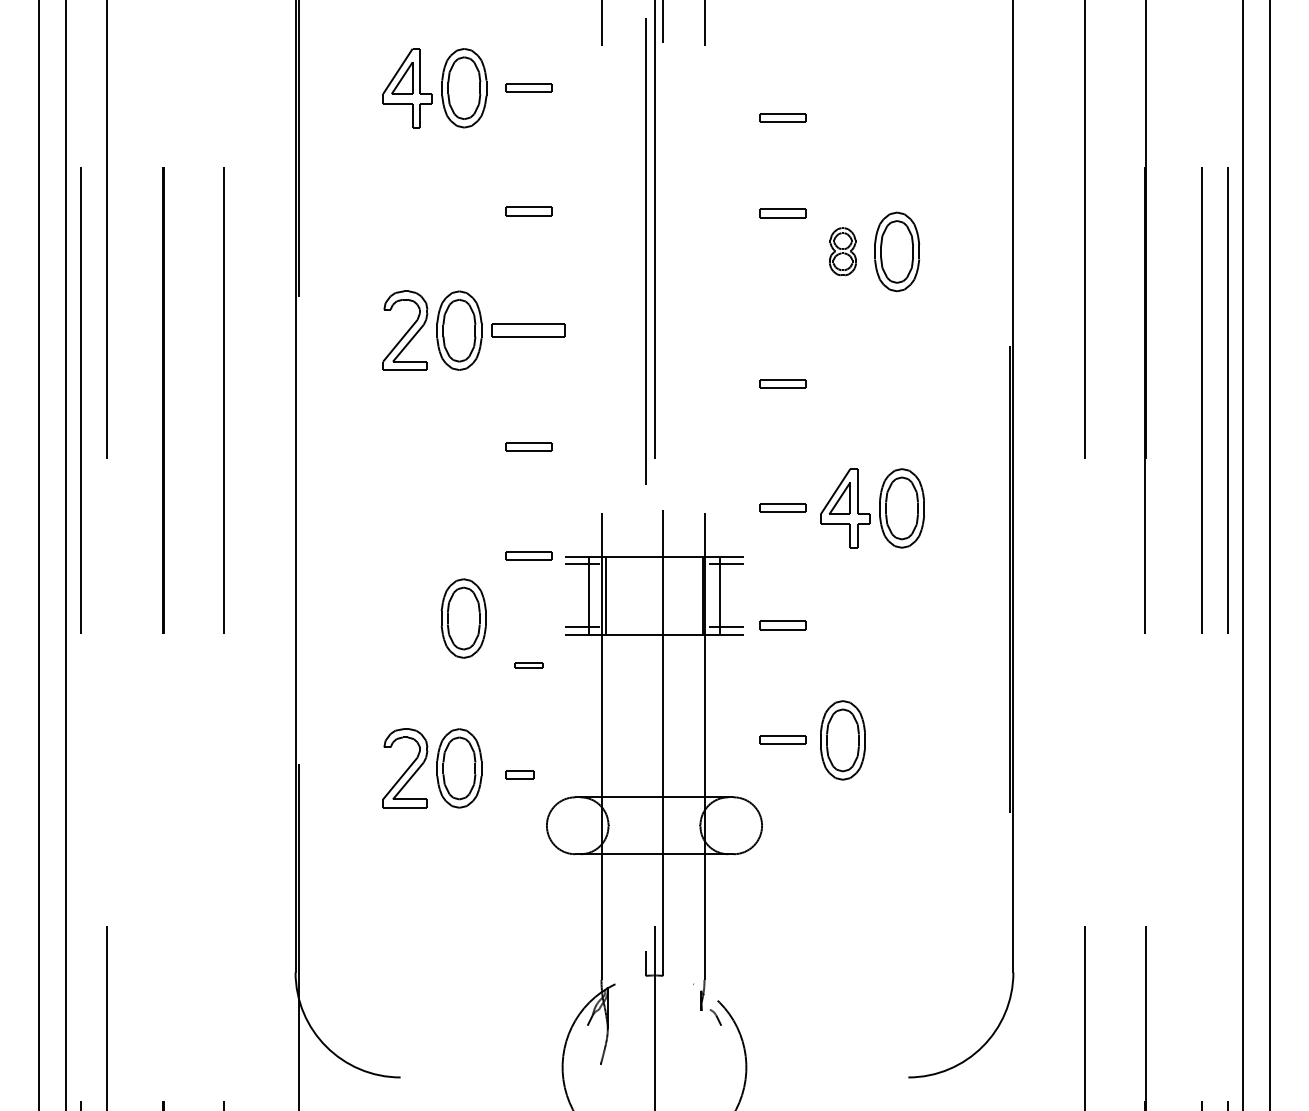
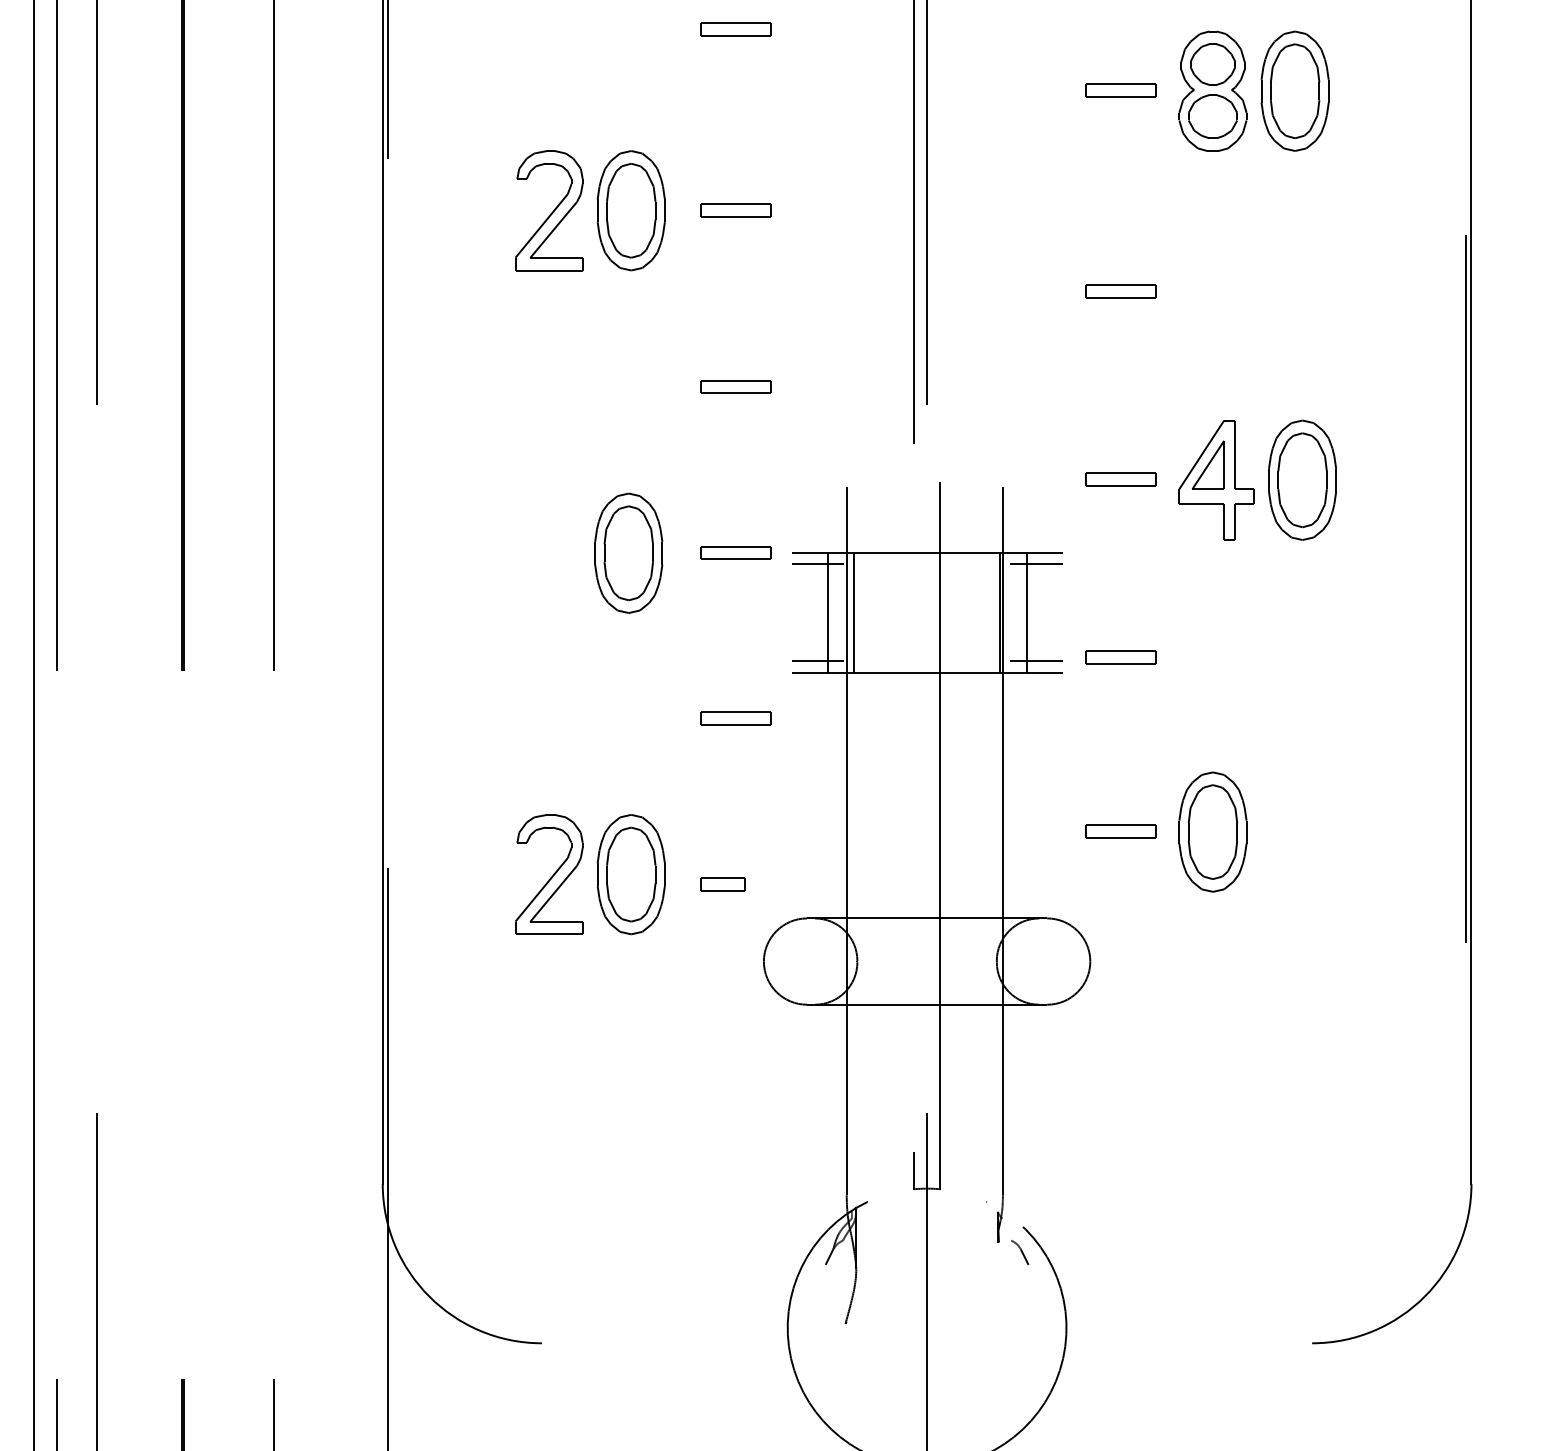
part: (782, 213) -> (1121, 90), moved
part: (842, 251) -> (1212, 90), size x1.67
part: (528, 330) -> (736, 210), size x0.62
part: (463, 618) -> (628, 553), moved
part: (528, 665) -> (736, 718), size x1.67

